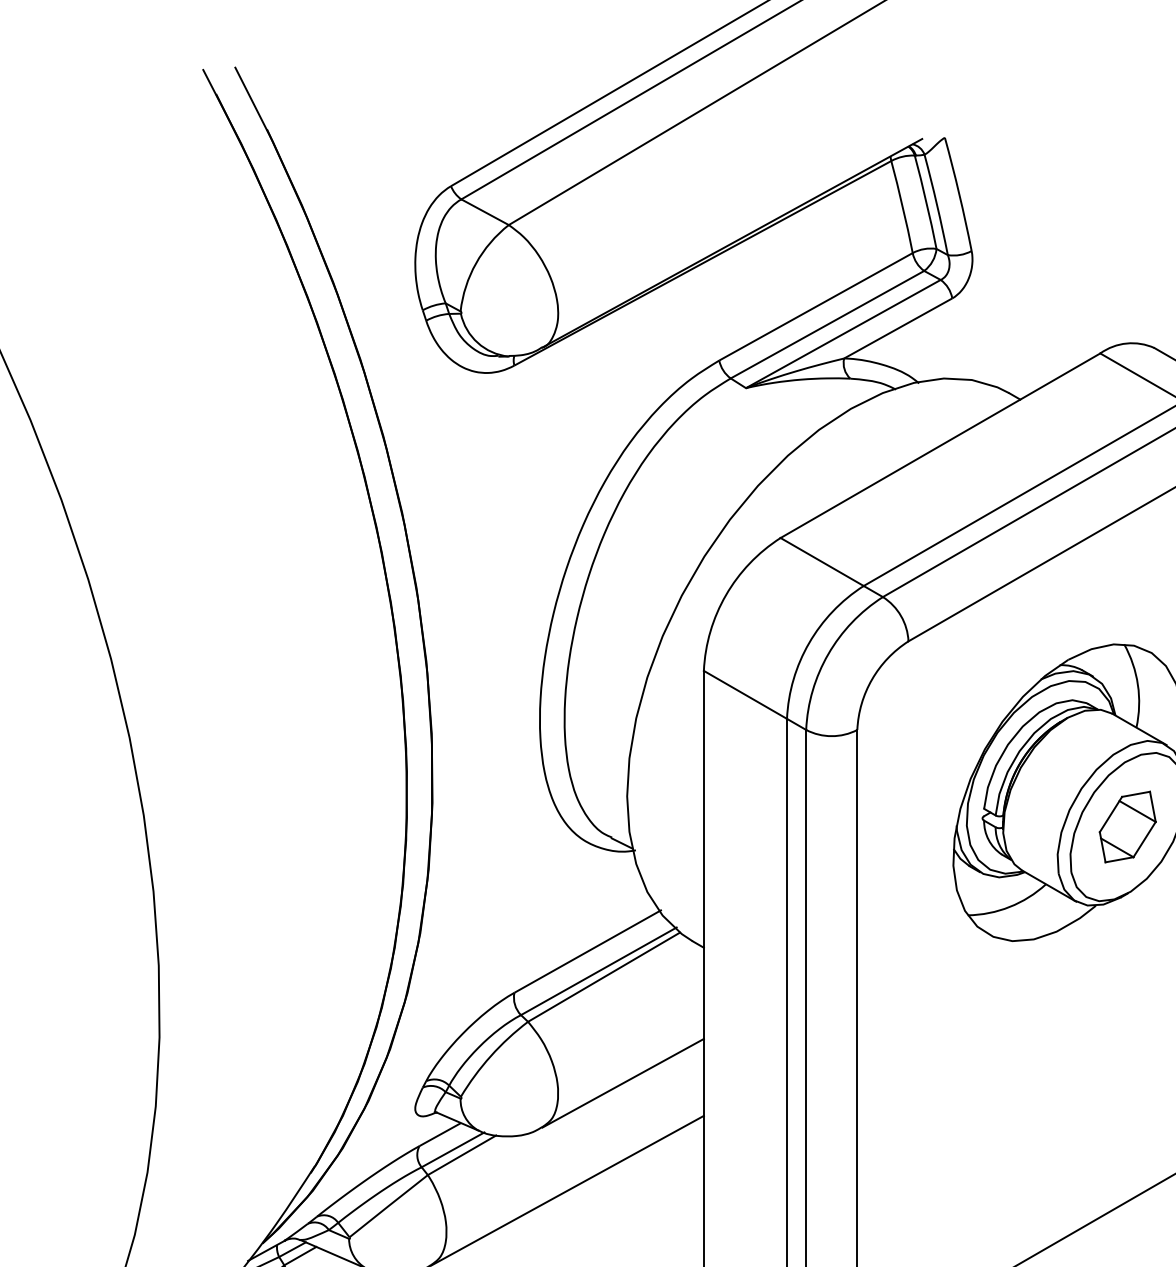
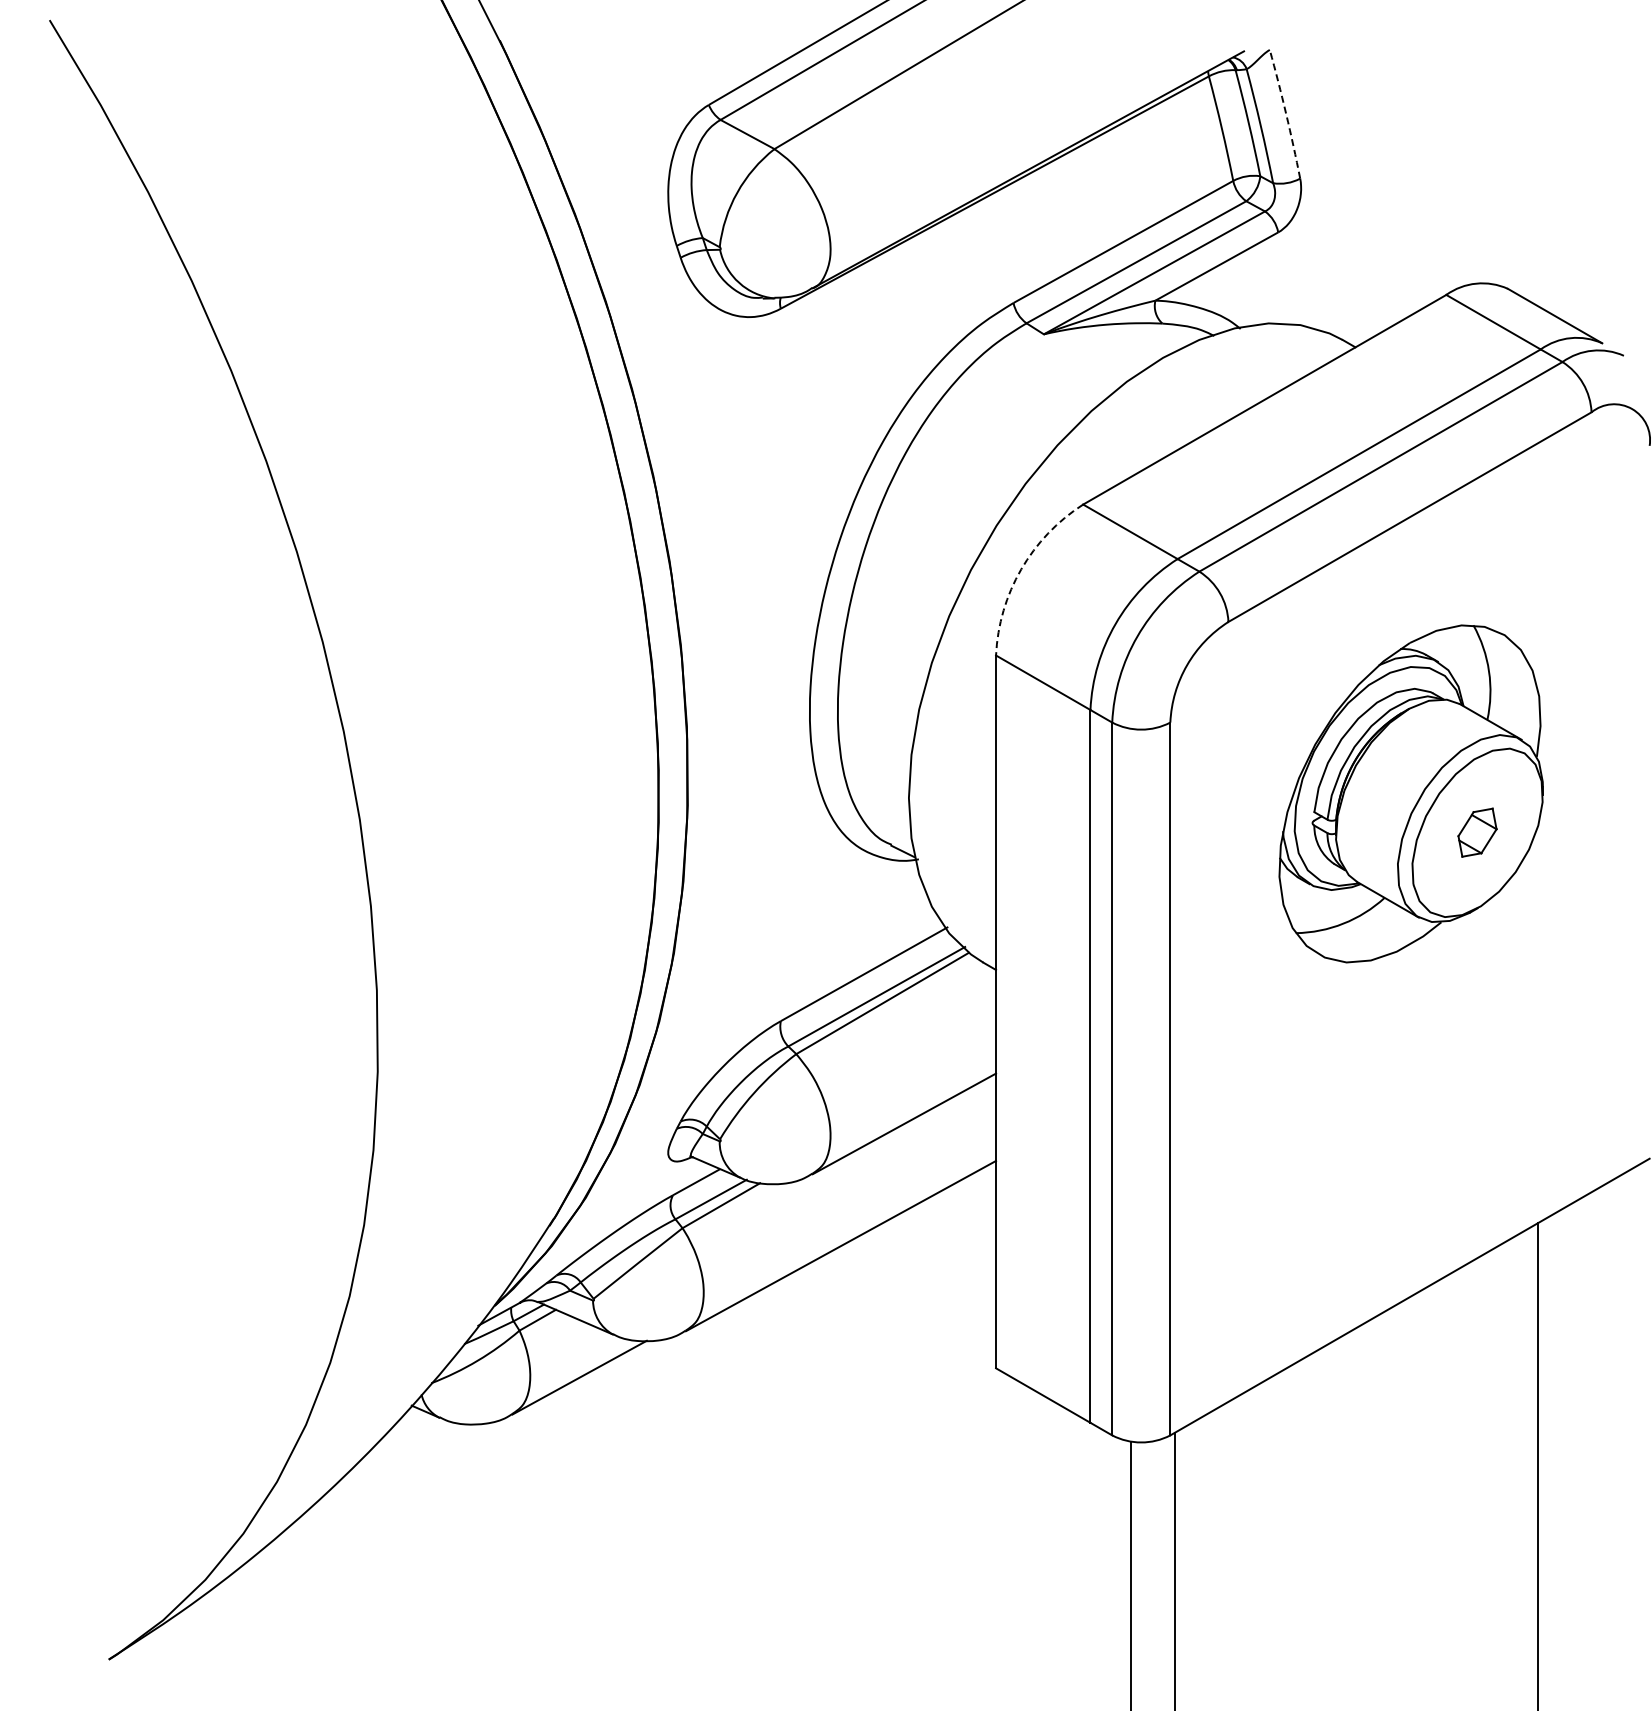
arc: (959, 194) -> (1286, 114), solid -> dashed
arc: (726, 595) -> (1021, 569), solid -> dashed
part: (1127, 826) -> (1477, 832), size x0.6

